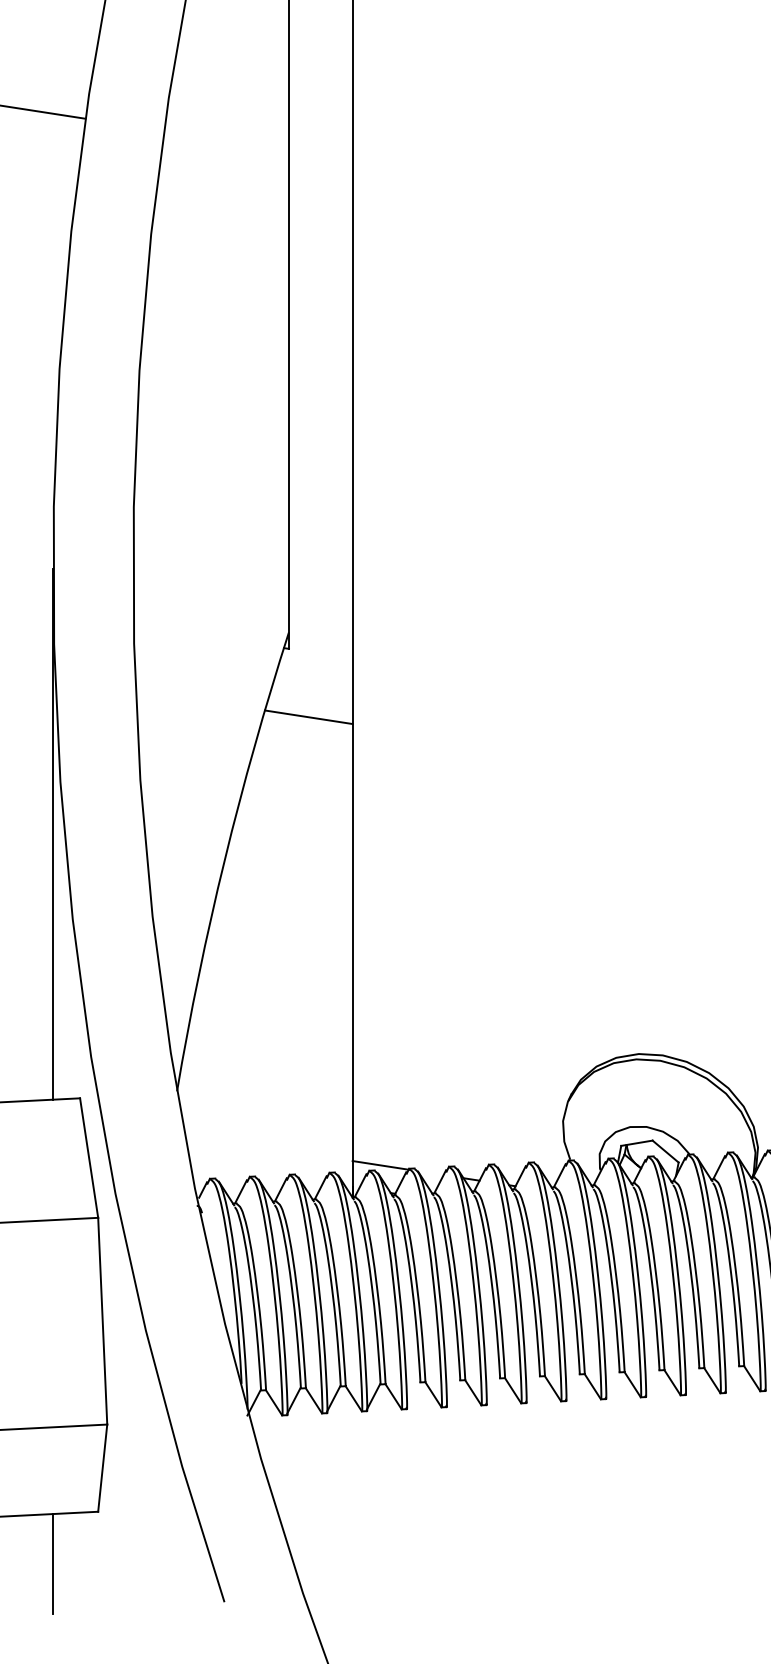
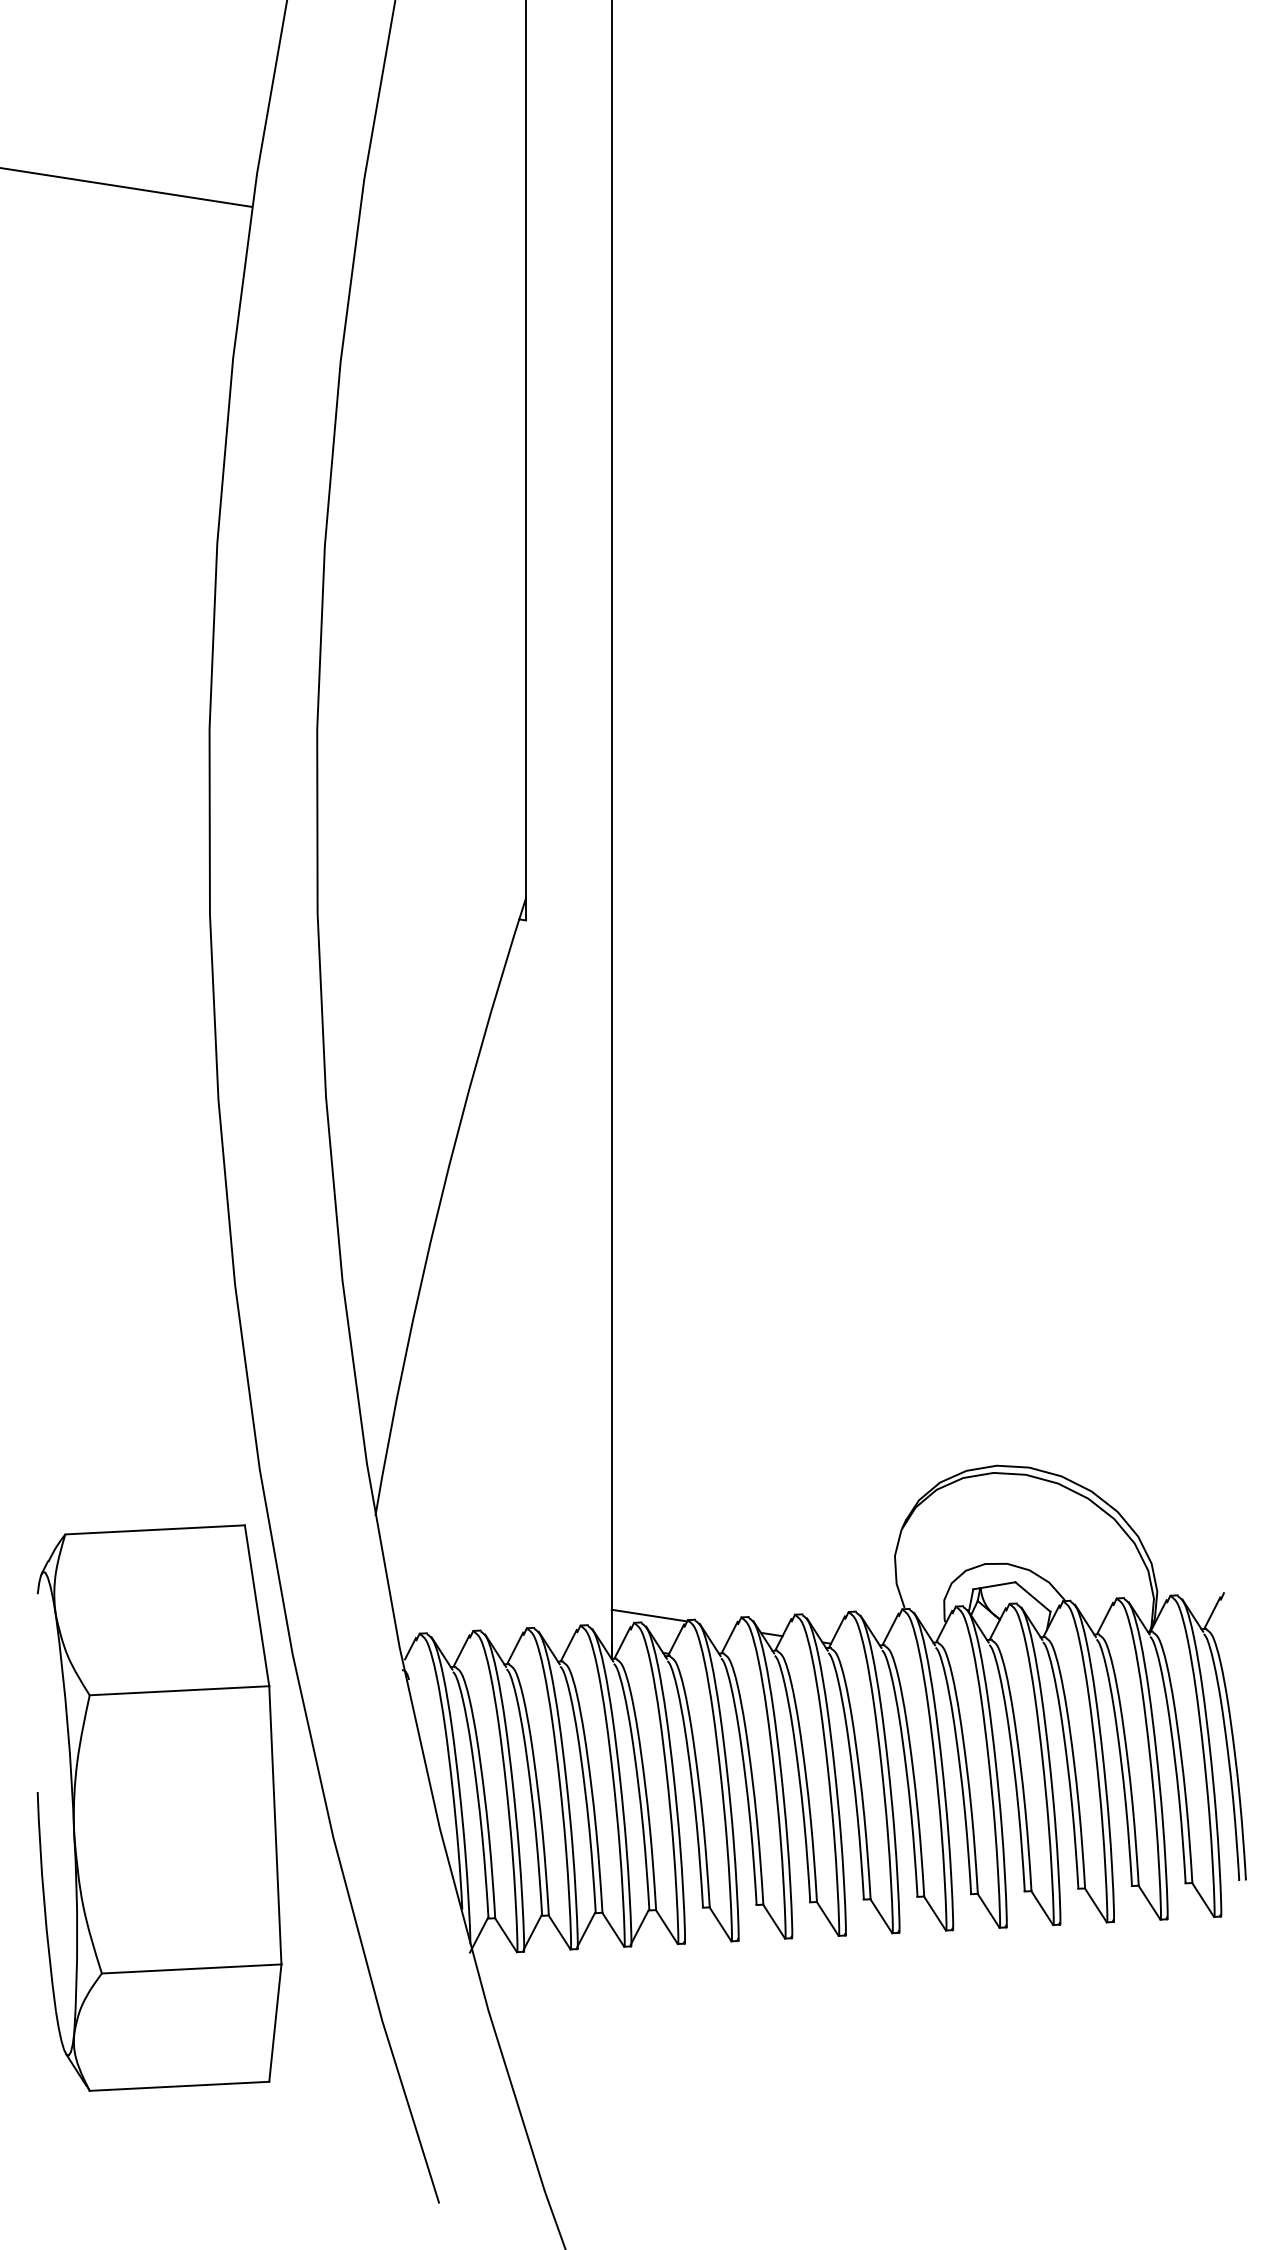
line: (308, 717) -> (552, 1012), removed
line: (53, 833) -> (208, 1169), removed
line: (53, 1563) -> (208, 2151), removed

